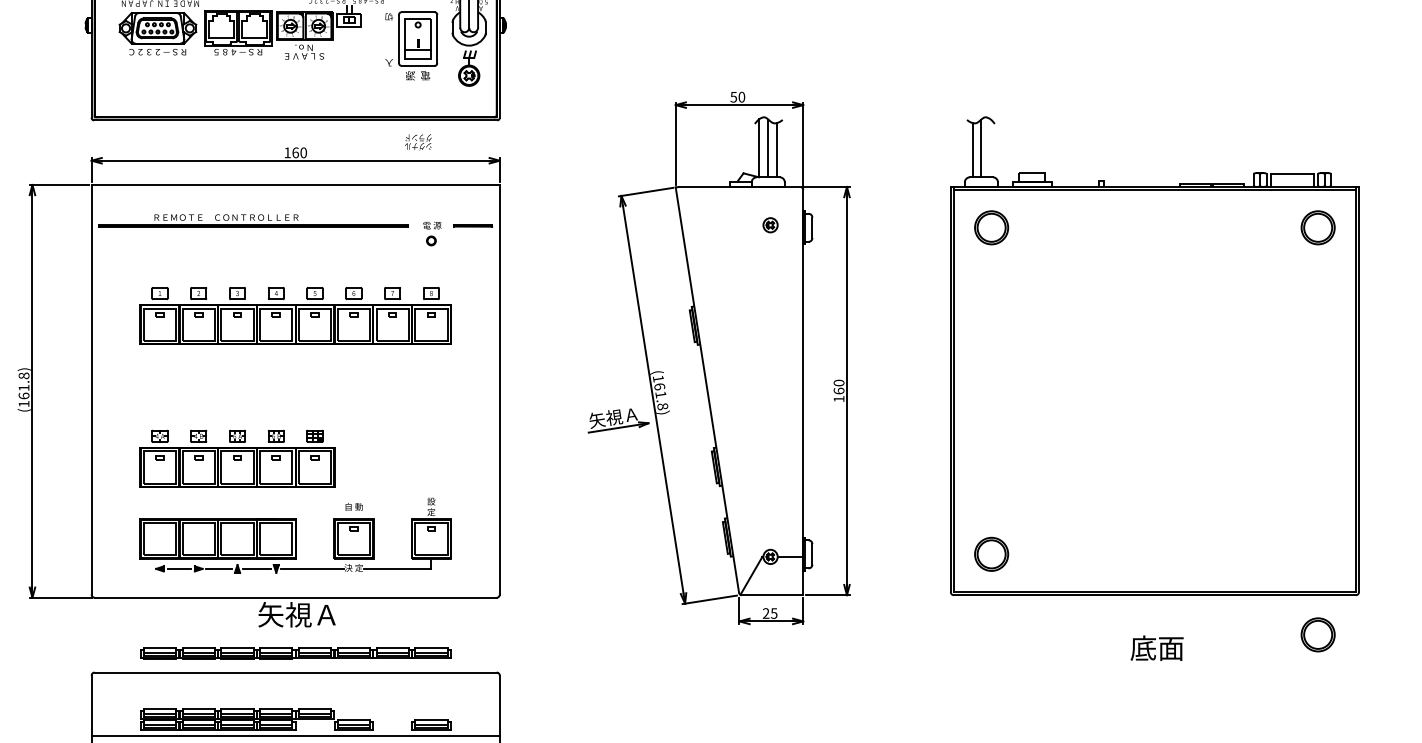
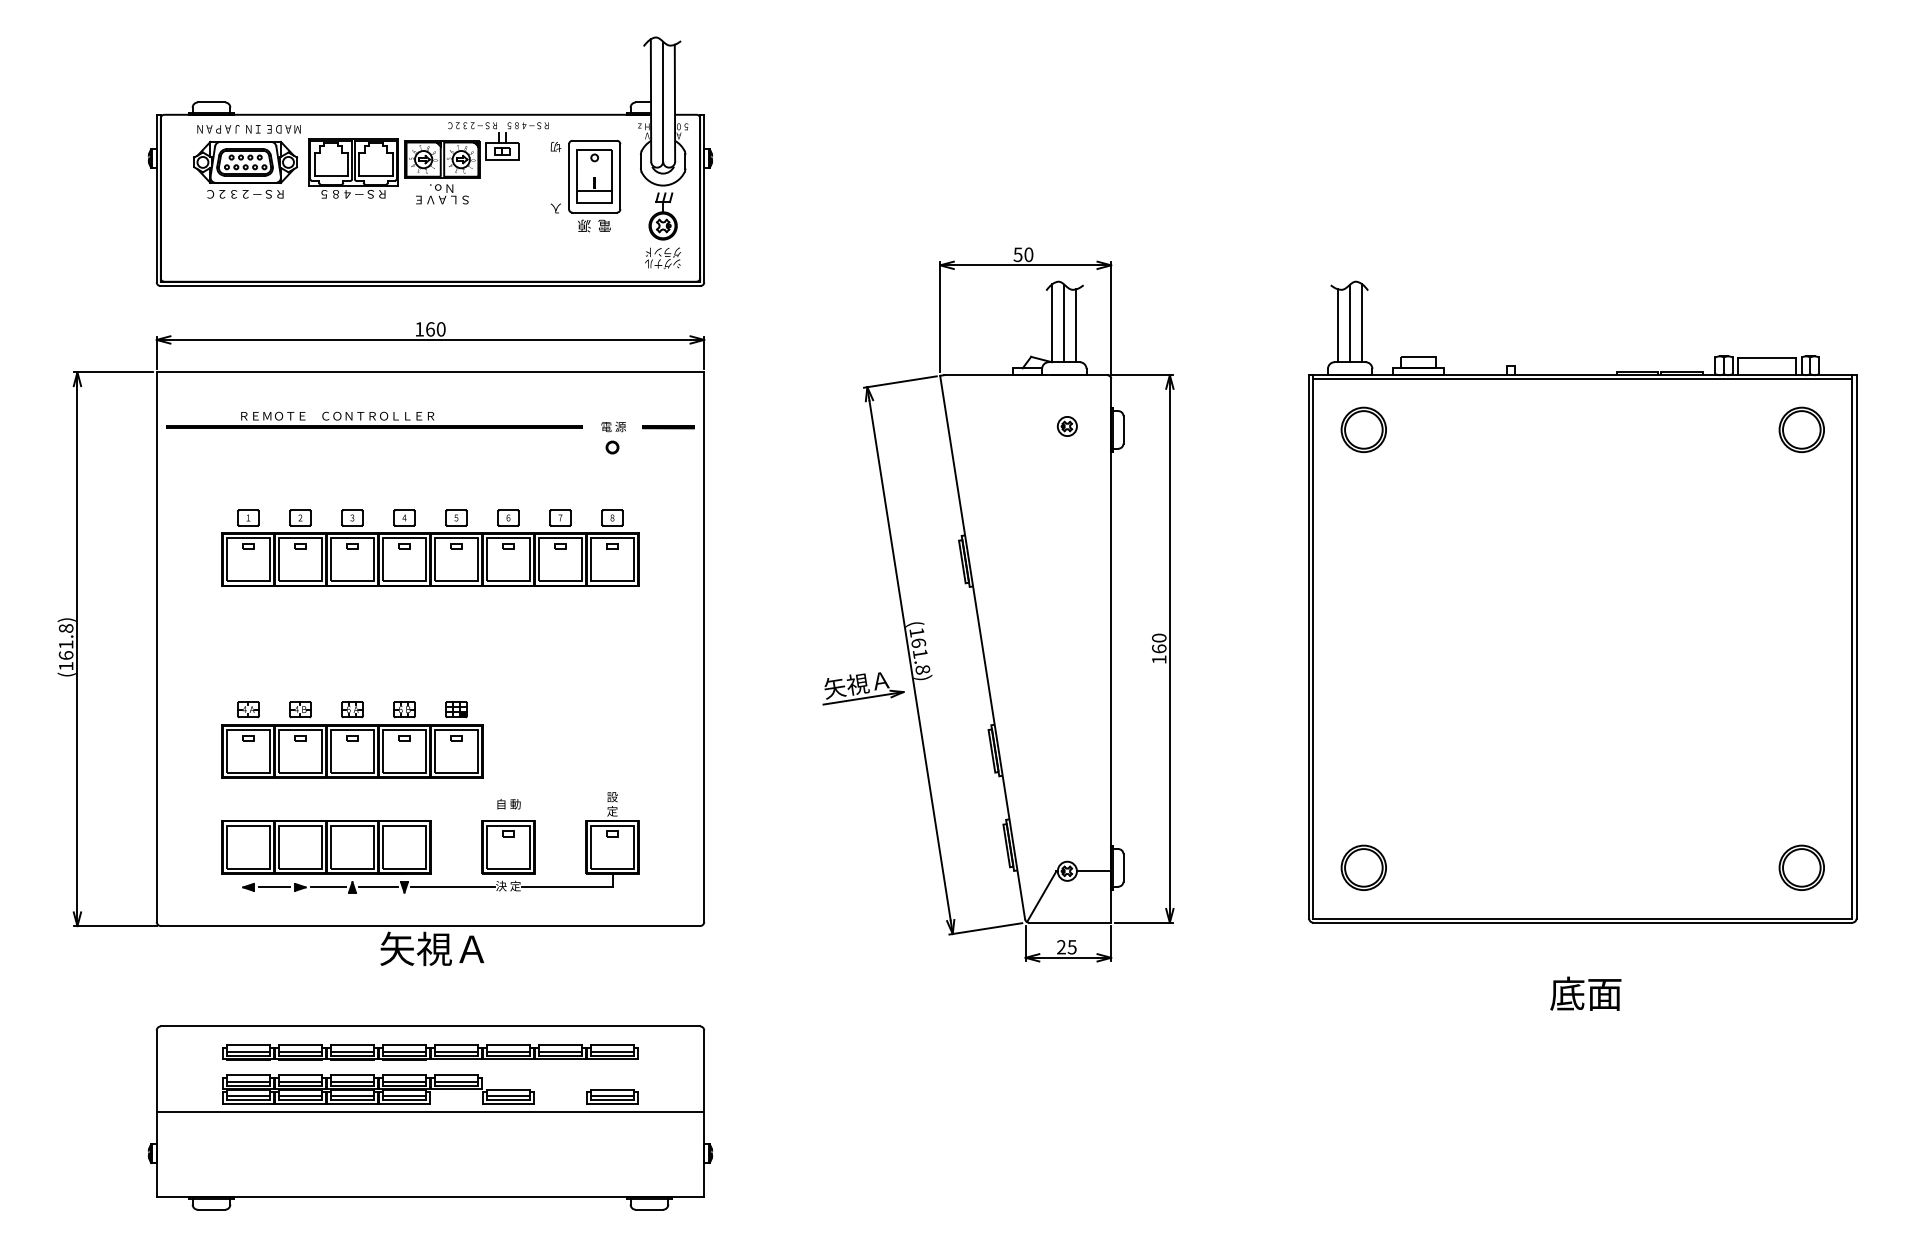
text: (417, 142) -> (662, 258), moved
line: (990, 148) -> (1362, 323), added
part: (1317, 634) -> (1801, 867), moved
part: (295, 653) -> (430, 1052), moved

